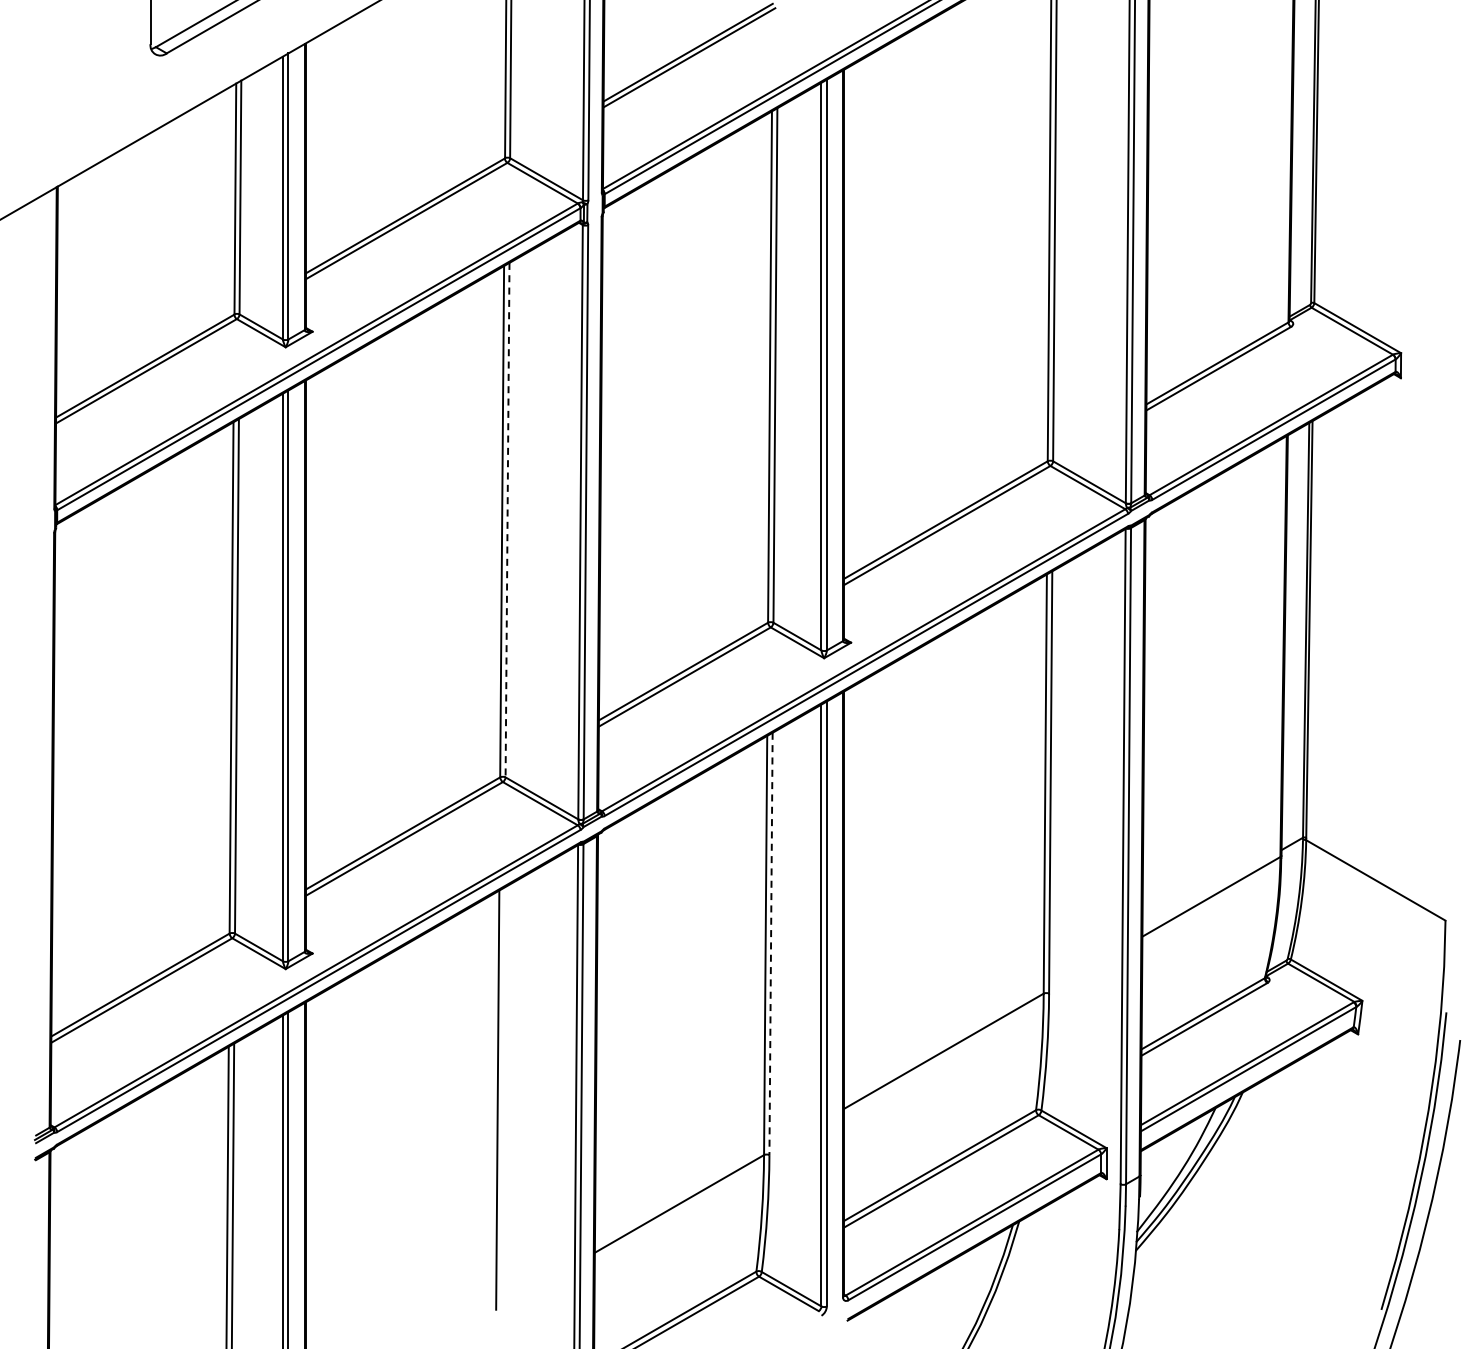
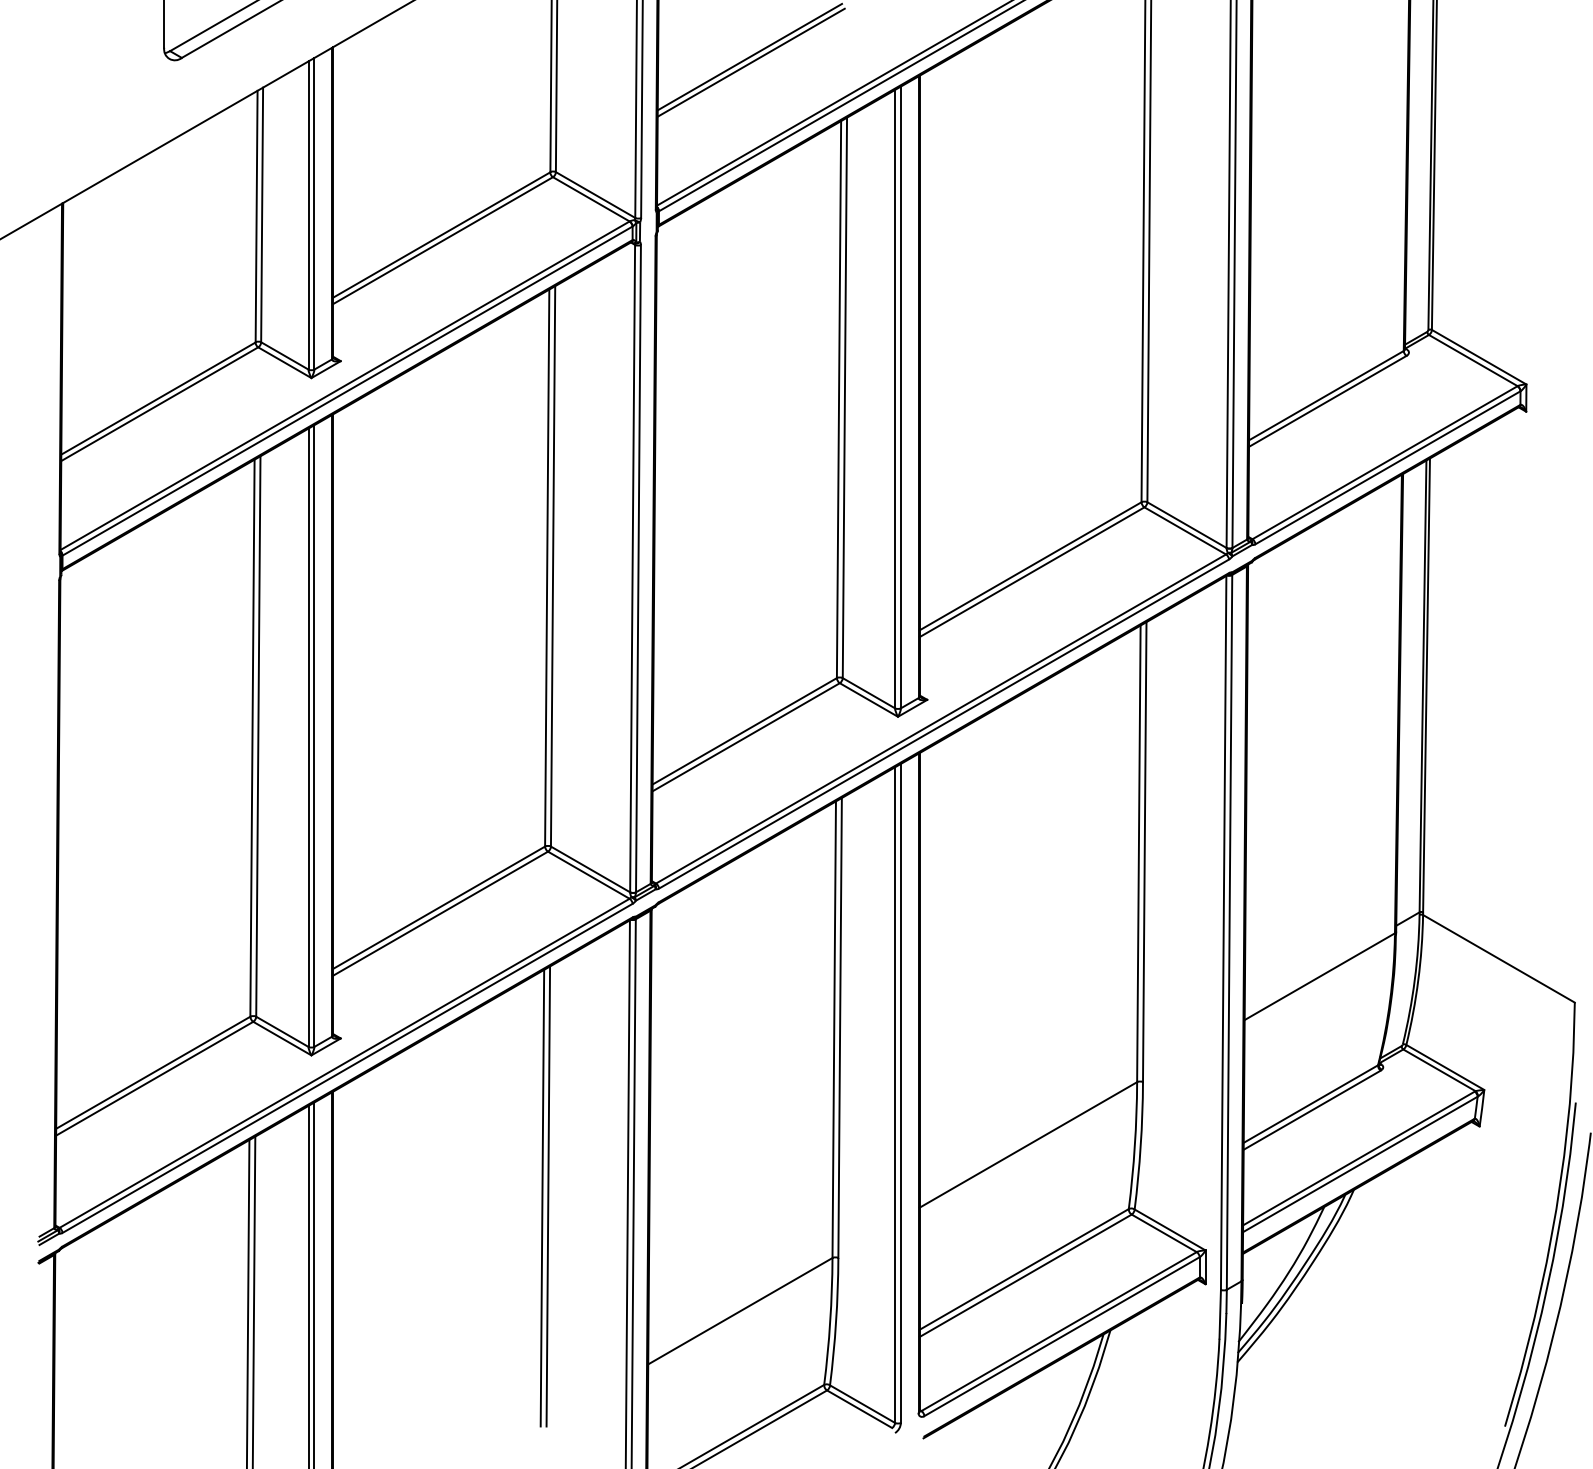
line: (507, 520) -> (553, 566), dashed -> solid
line: (771, 944) -> (840, 1028), dashed -> solid
line: (502, 1098) -> (547, 1196), added

